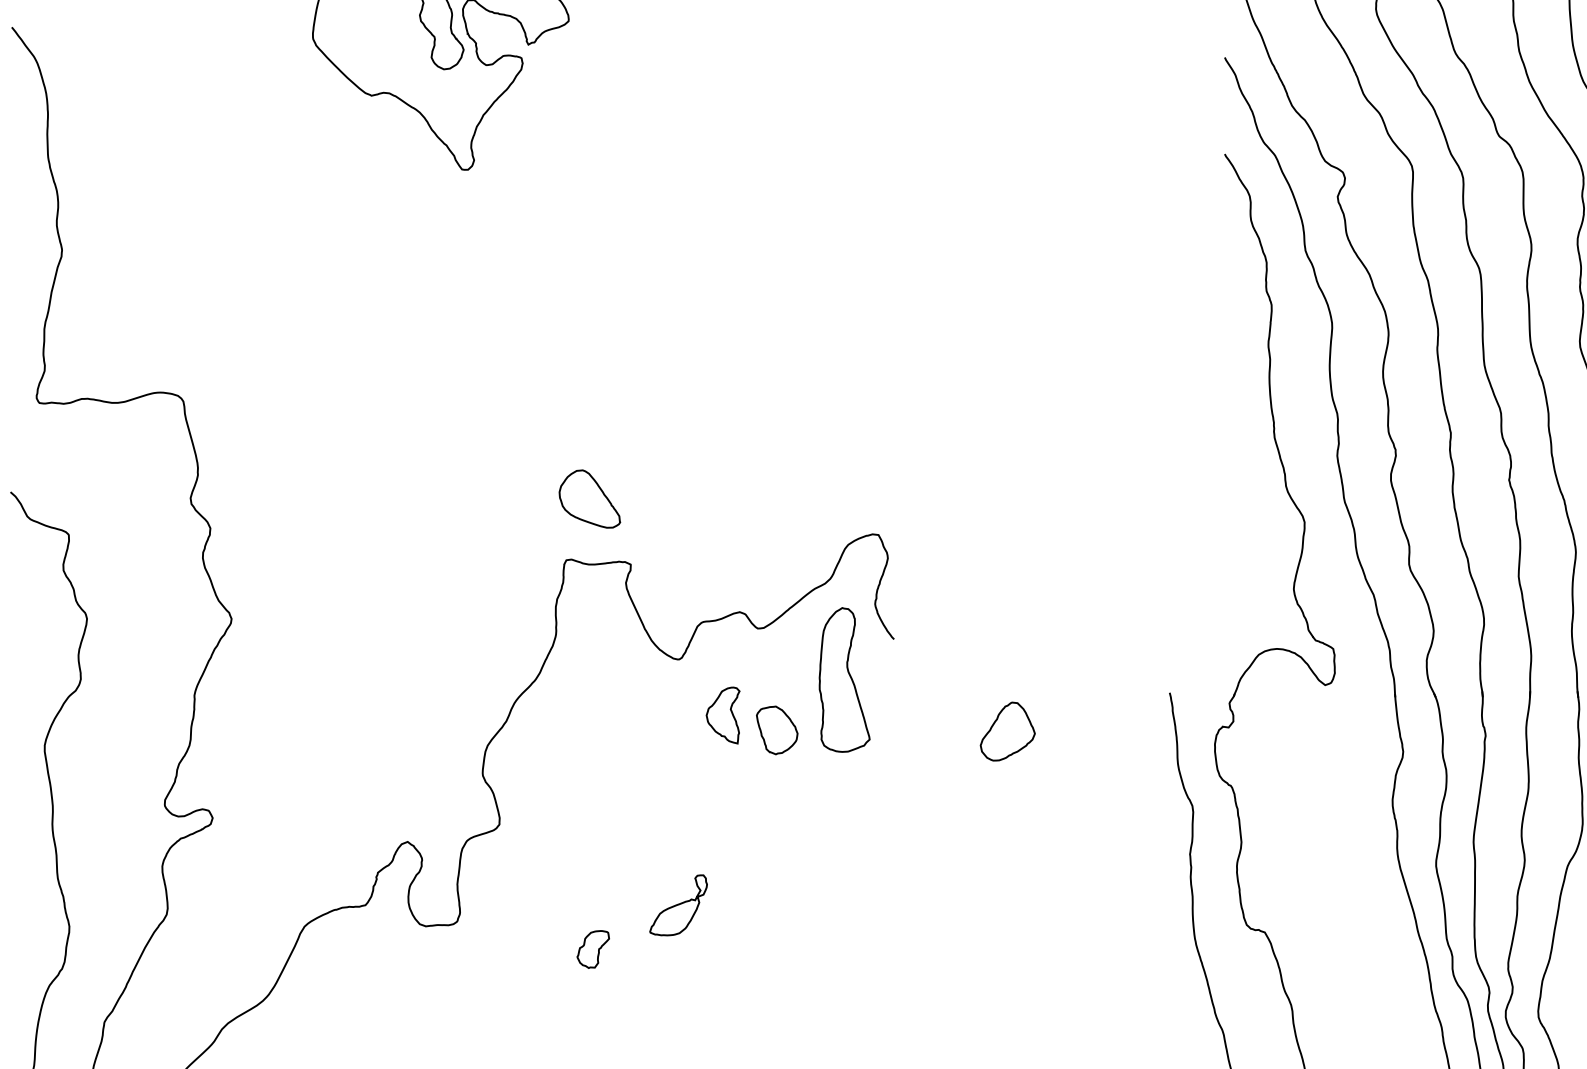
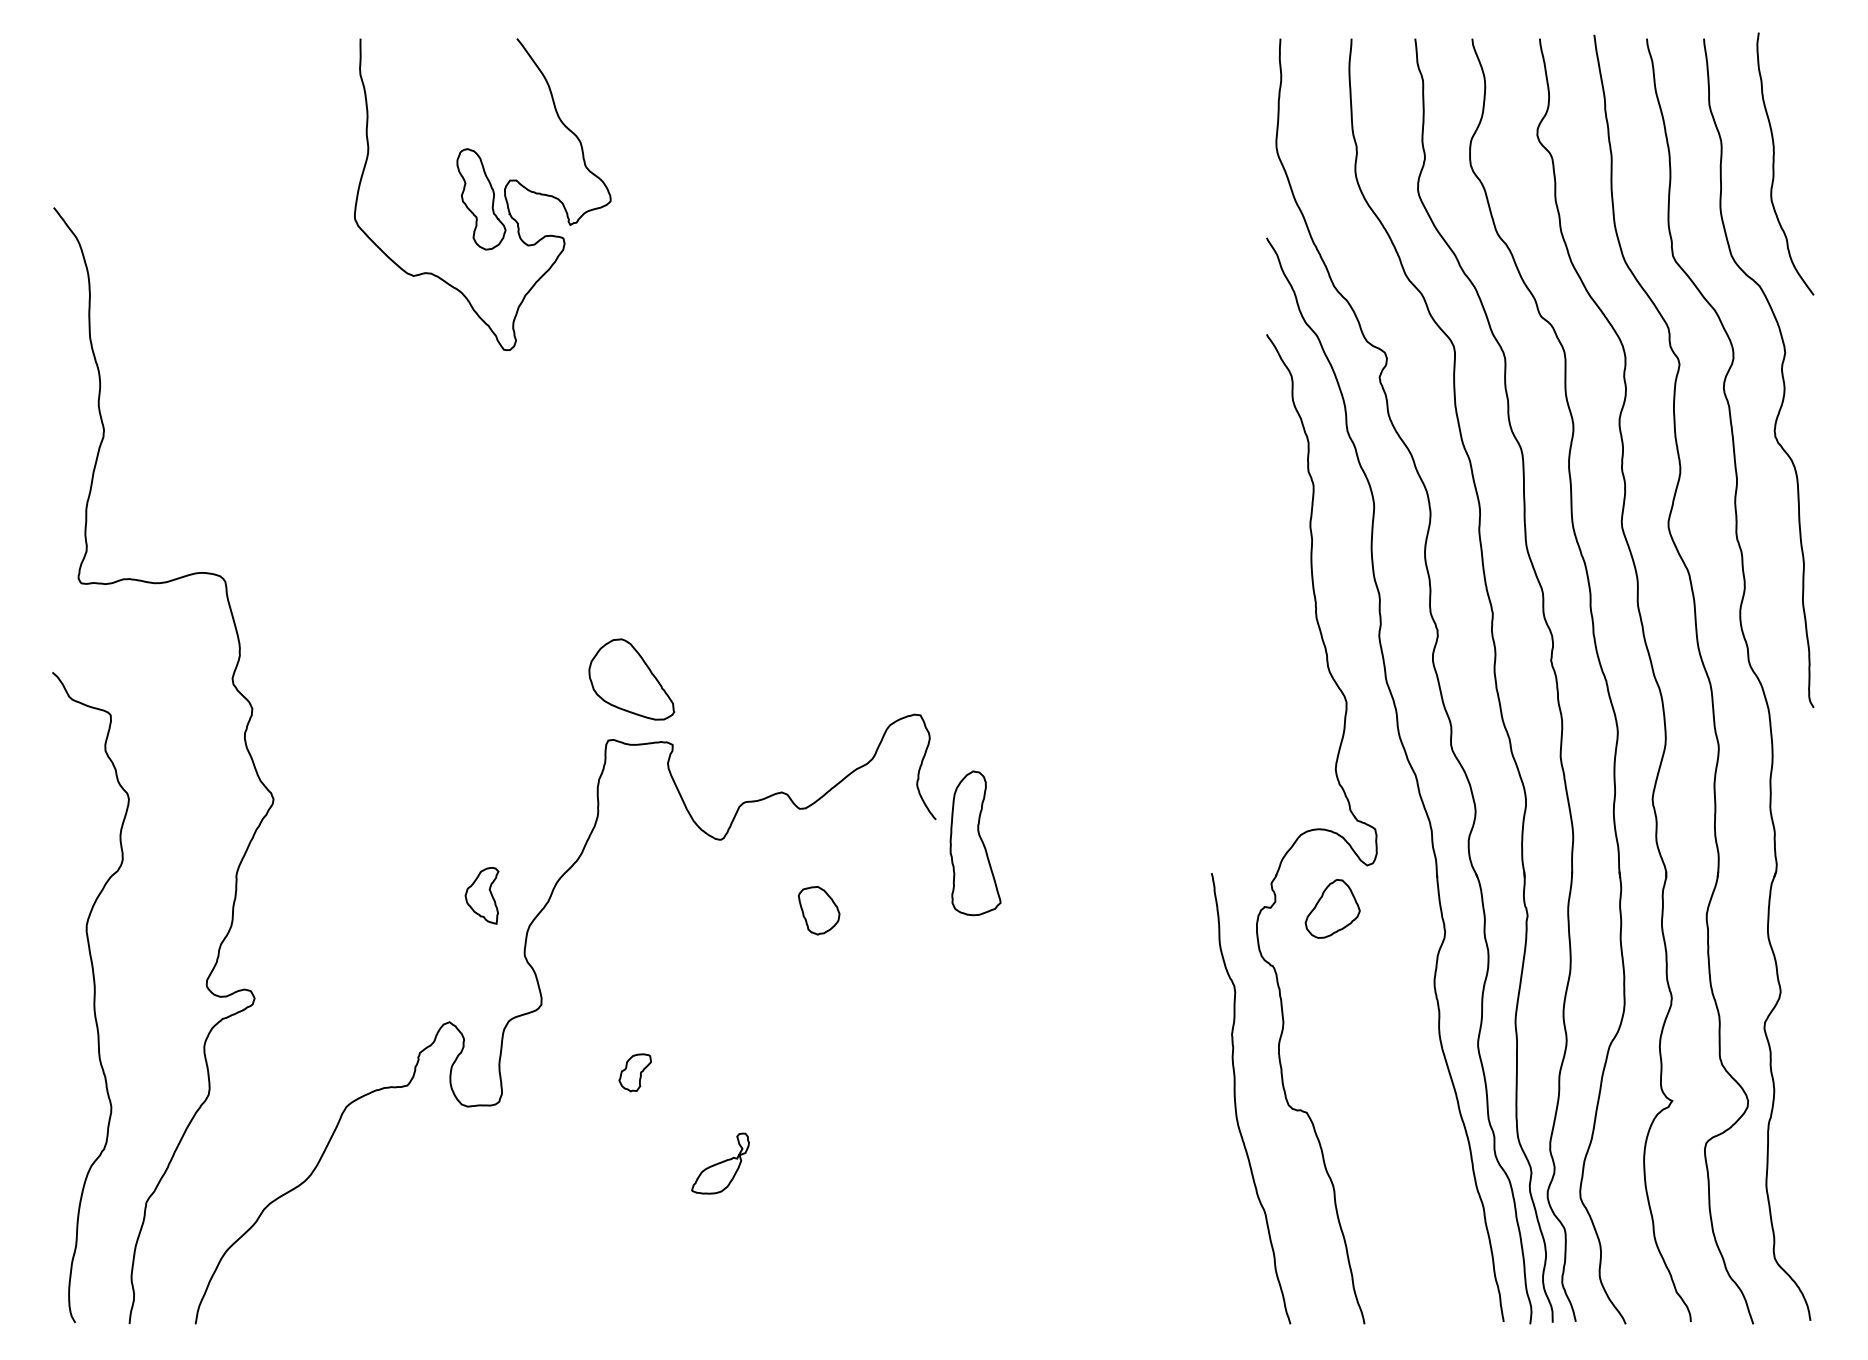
part: (589, 498) -> (631, 678), size x1.4
part: (844, 680) -> (975, 843), moved
part: (722, 715) -> (481, 895), moved
part: (1007, 731) -> (1332, 908), moved
part: (678, 905) -> (720, 1163), moved
part: (592, 949) -> (634, 1072), moved

